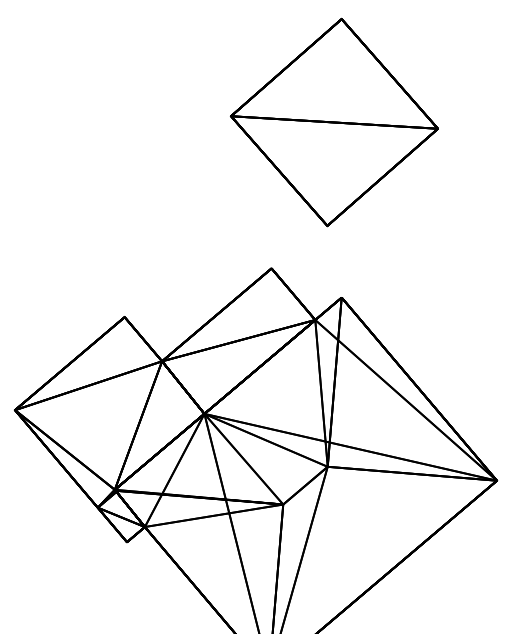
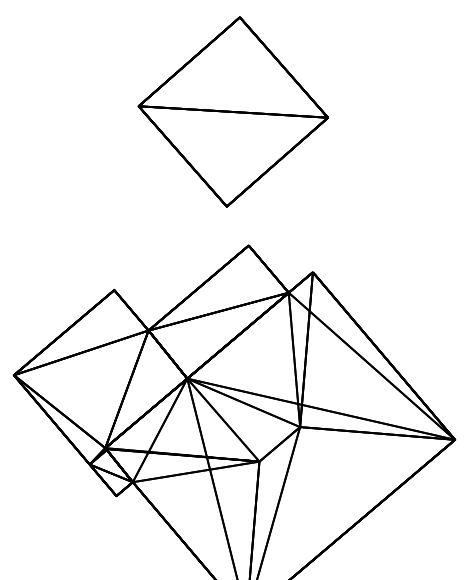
part: (333, 121) -> (232, 111), moved

